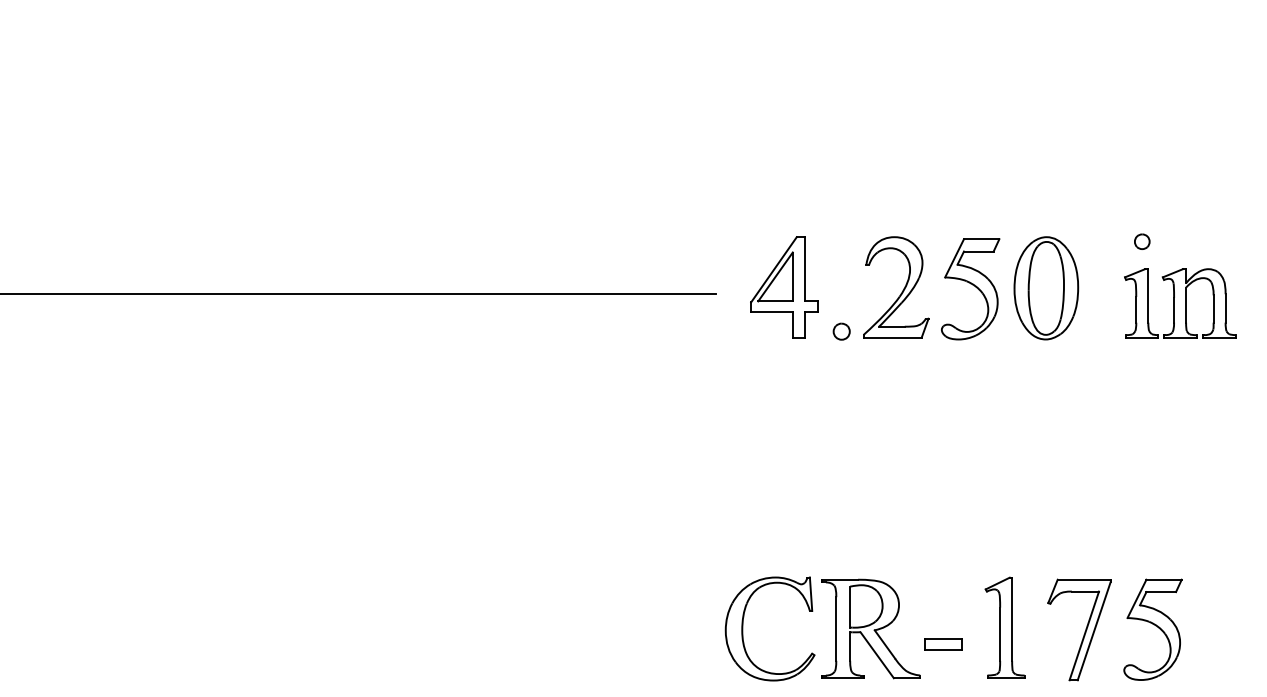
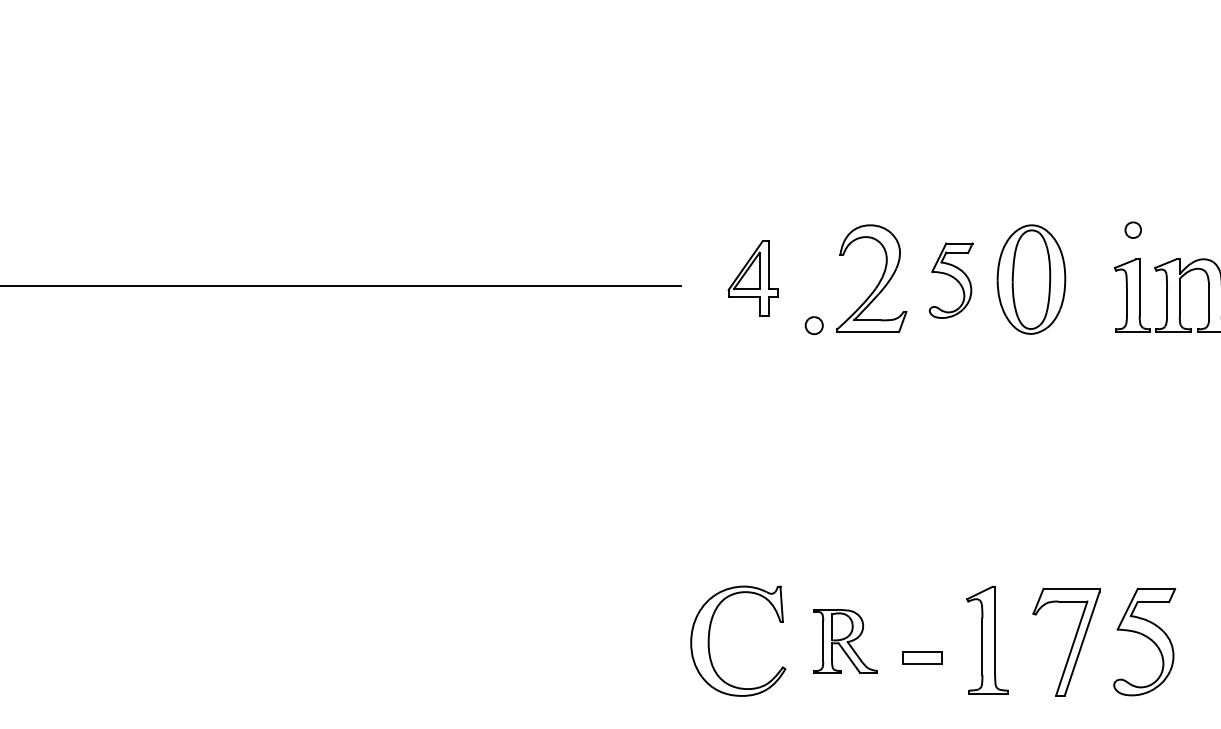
part: (784, 287) -> (753, 278), size x0.7
part: (970, 289) -> (950, 280), size x0.7
part: (870, 628) -> (844, 640), size x0.6

